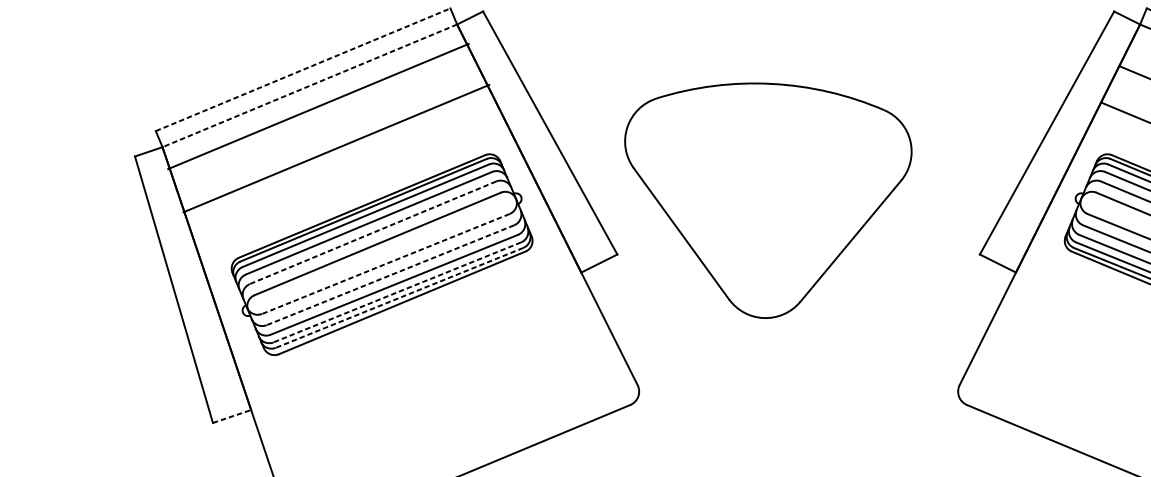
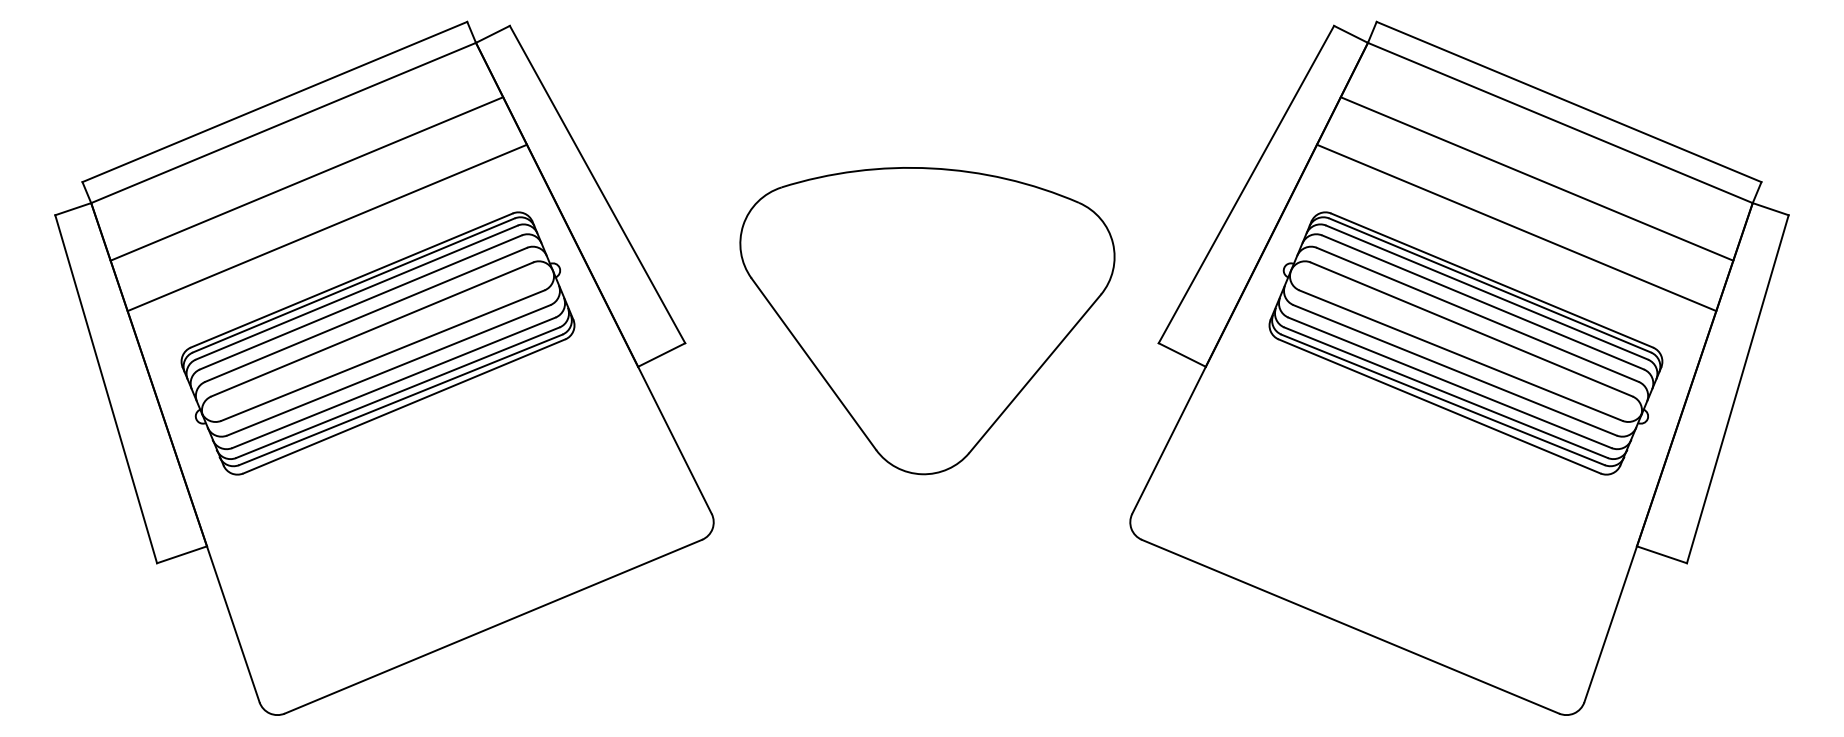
line: (303, 69) -> (275, 101), dashed -> solid
line: (309, 86) -> (283, 123), dashed -> solid
line: (318, 106) -> (306, 178), moved
line: (336, 148) -> (327, 227), moved
part: (768, 201) -> (927, 321), moved
line: (372, 233) -> (365, 315), dashed -> solid
line: (385, 263) -> (382, 355), dashed -> solid
line: (390, 275) -> (388, 370), dashed -> solid
line: (397, 292) -> (397, 392), dashed -> solid
line: (399, 298) -> (400, 400), dashed -> solid
line: (232, 416) -> (182, 554), dashed -> solid

